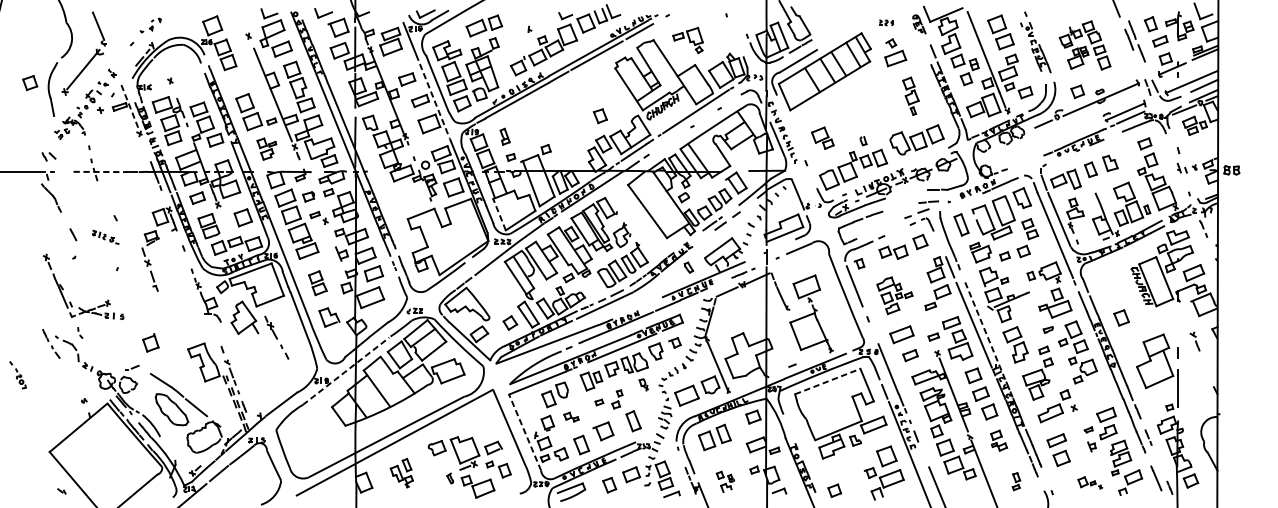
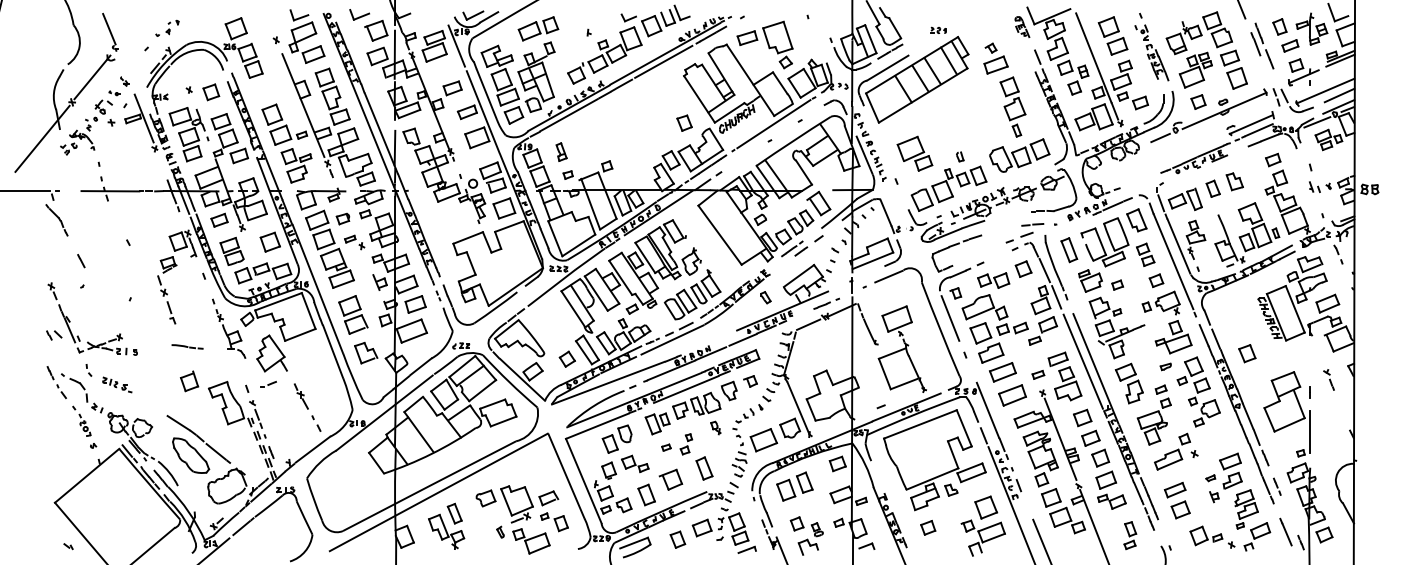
part: (886, 22) -> (938, 29), moved
part: (687, 40) -> (764, 44), size x1.67
part: (1084, 45) -> (1206, 50), size x1.43
part: (30, 83) -> (211, 92), moved
part: (910, 95) -> (1012, 106), size x1.43
line: (434, 101) -> (483, 112), dashed -> solid
line: (130, 106) -> (144, 118), dashed -> solid
part: (600, 115) -> (684, 122), moved
line: (38, 124) -> (42, 138), added
part: (822, 138) -> (914, 153), size x1.43
part: (266, 148) -> (296, 165), size x1.43
part: (49, 156) -> (54, 335), moved
line: (99, 172) -> (110, 191), dashed -> solid
line: (499, 214) -> (555, 238), dashed -> solid
part: (105, 236) -> (117, 384), moved
line: (939, 243) -> (1044, 270), added
part: (1023, 251) -> (1156, 280), moved
part: (318, 282) -> (353, 314), size x1.43
part: (894, 295) -> (994, 328), size x1.67
line: (168, 311) -> (187, 346), added
line: (986, 332) -> (1096, 369), dashed -> solid
part: (276, 337) -> (307, 407), moved
part: (150, 343) -> (189, 381), moved
part: (910, 355) -> (1012, 395), size x1.67
part: (131, 367) -> (268, 383), moved
line: (345, 370) -> (384, 412), dashed -> solid
part: (17, 374) -> (81, 420), moved
line: (827, 381) -> (920, 424), dashed -> solid
part: (571, 416) -> (635, 463), size x1.67
line: (524, 432) -> (583, 481), dashed -> solid
part: (998, 440) -> (1110, 489), size x1.67
part: (401, 472) -> (446, 525), size x1.43
part: (725, 481) -> (806, 535), size x1.67
part: (1016, 481) -> (1130, 535), size x1.43
part: (1090, 482) -> (1212, 536), size x1.67
part: (834, 490) -> (928, 527), moved

